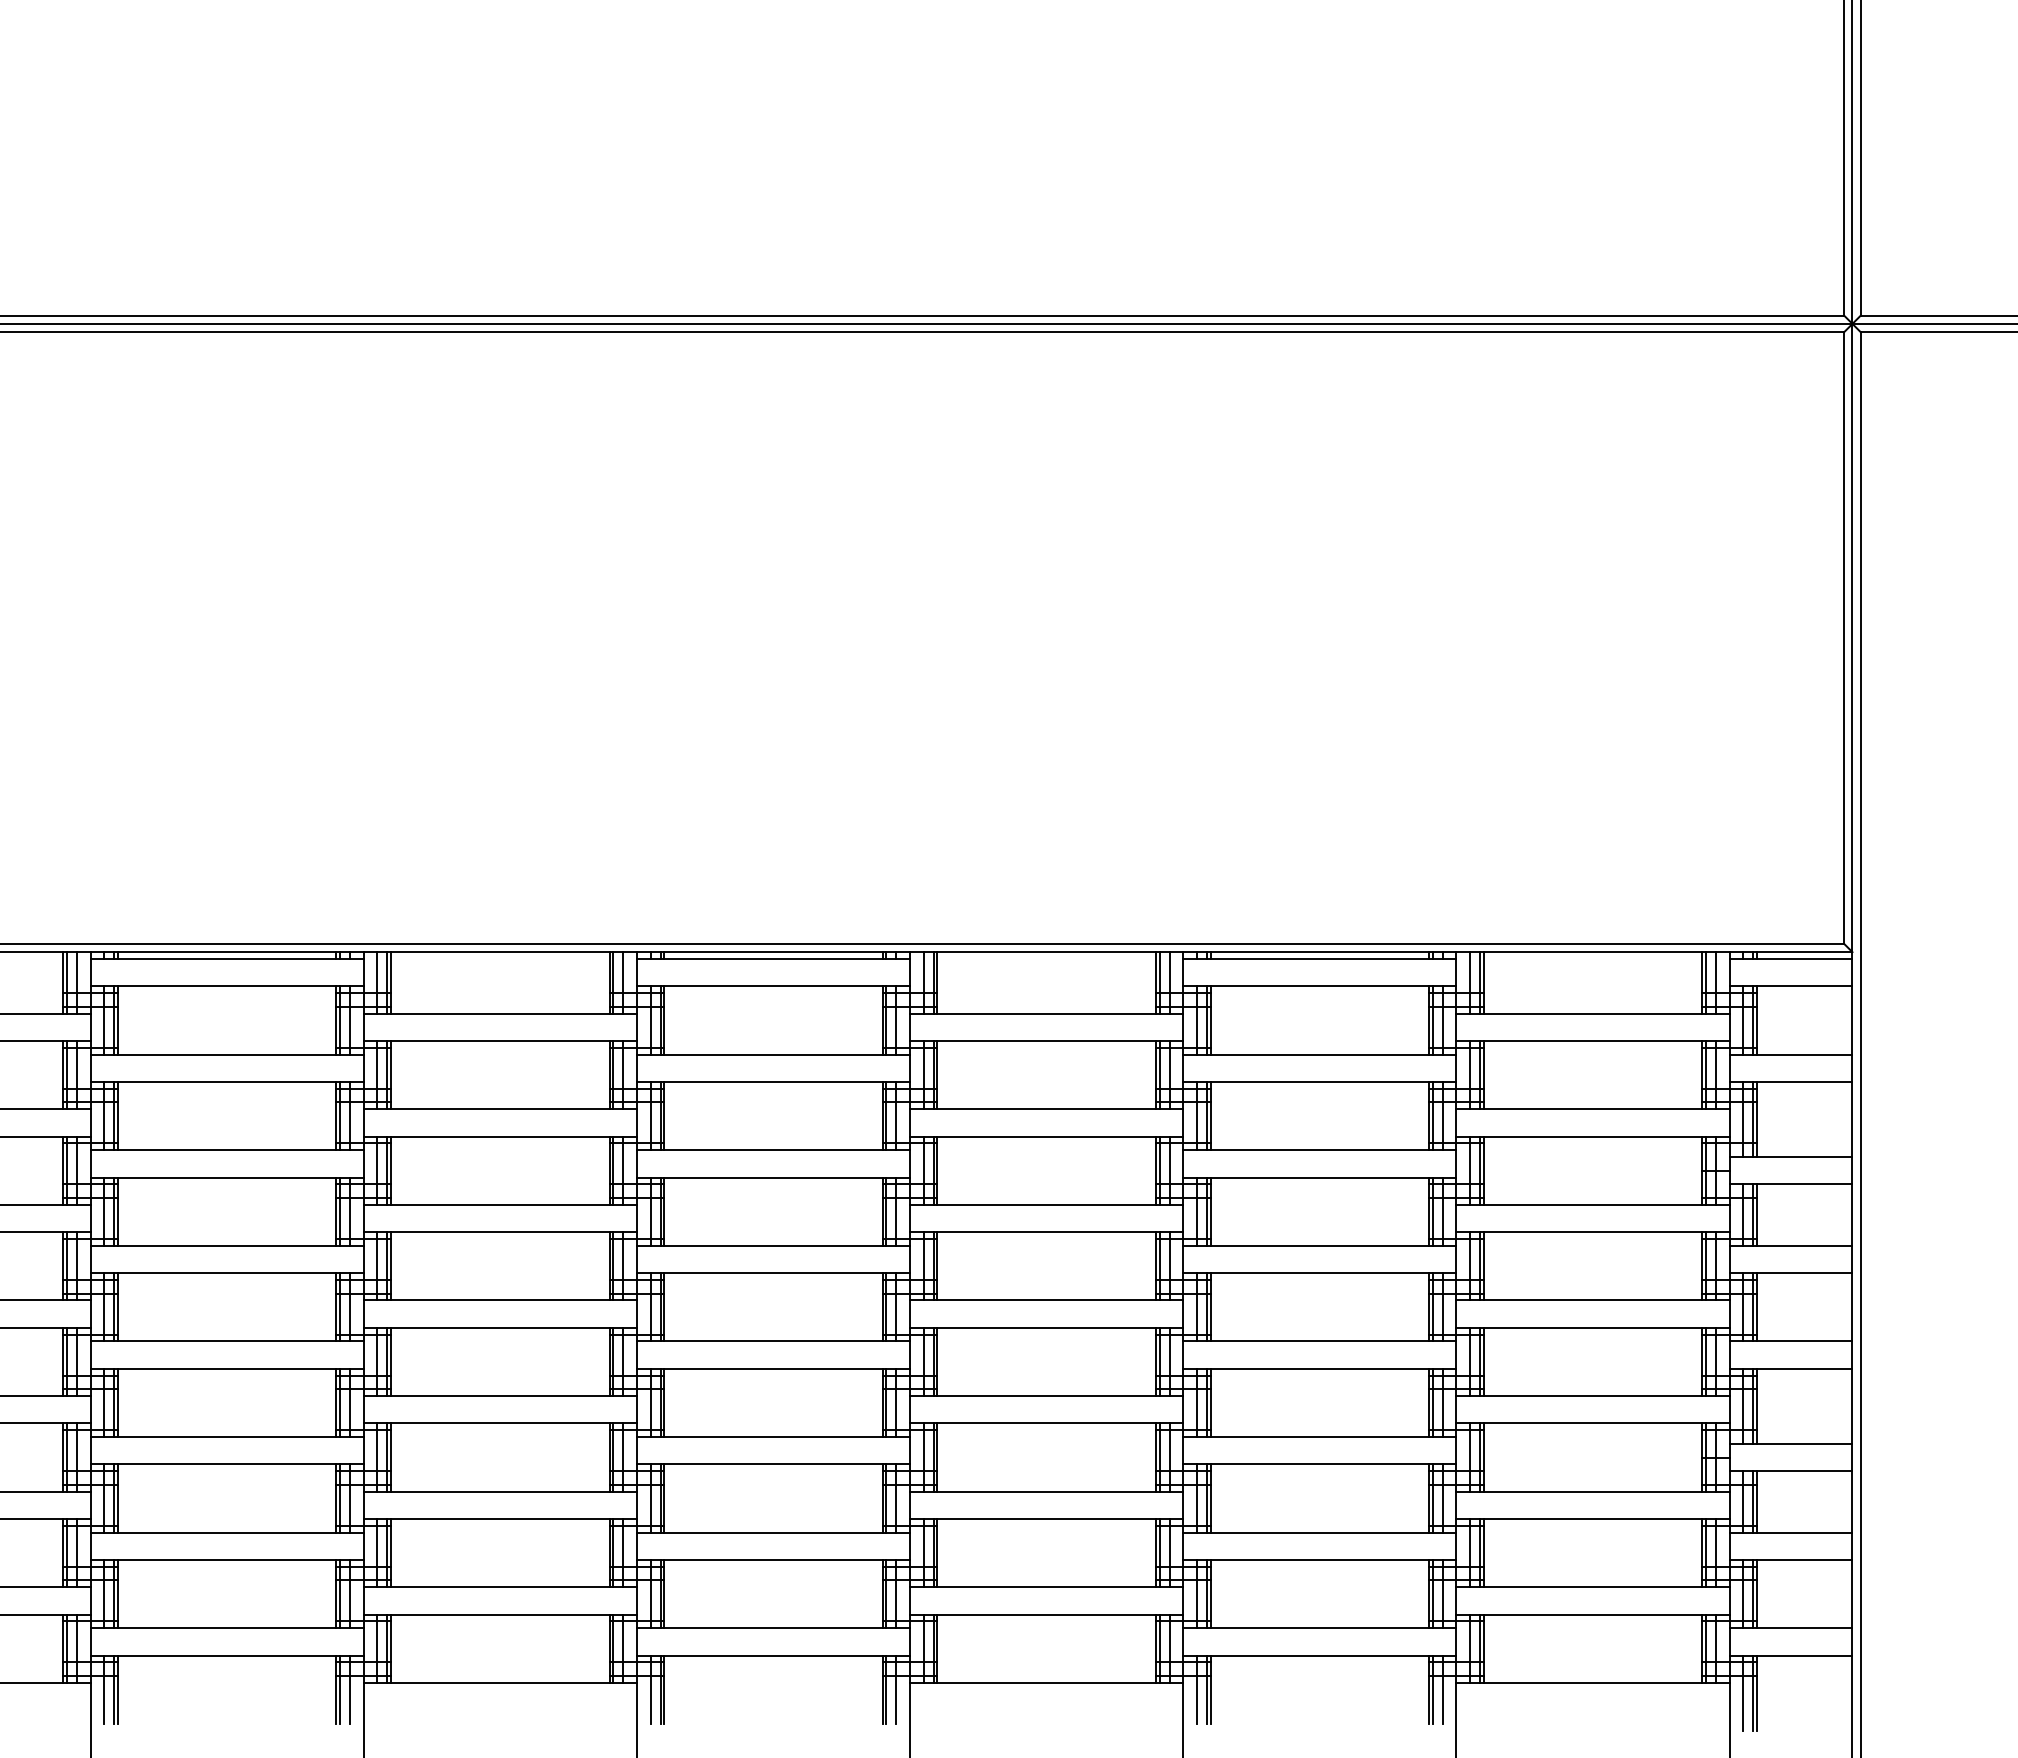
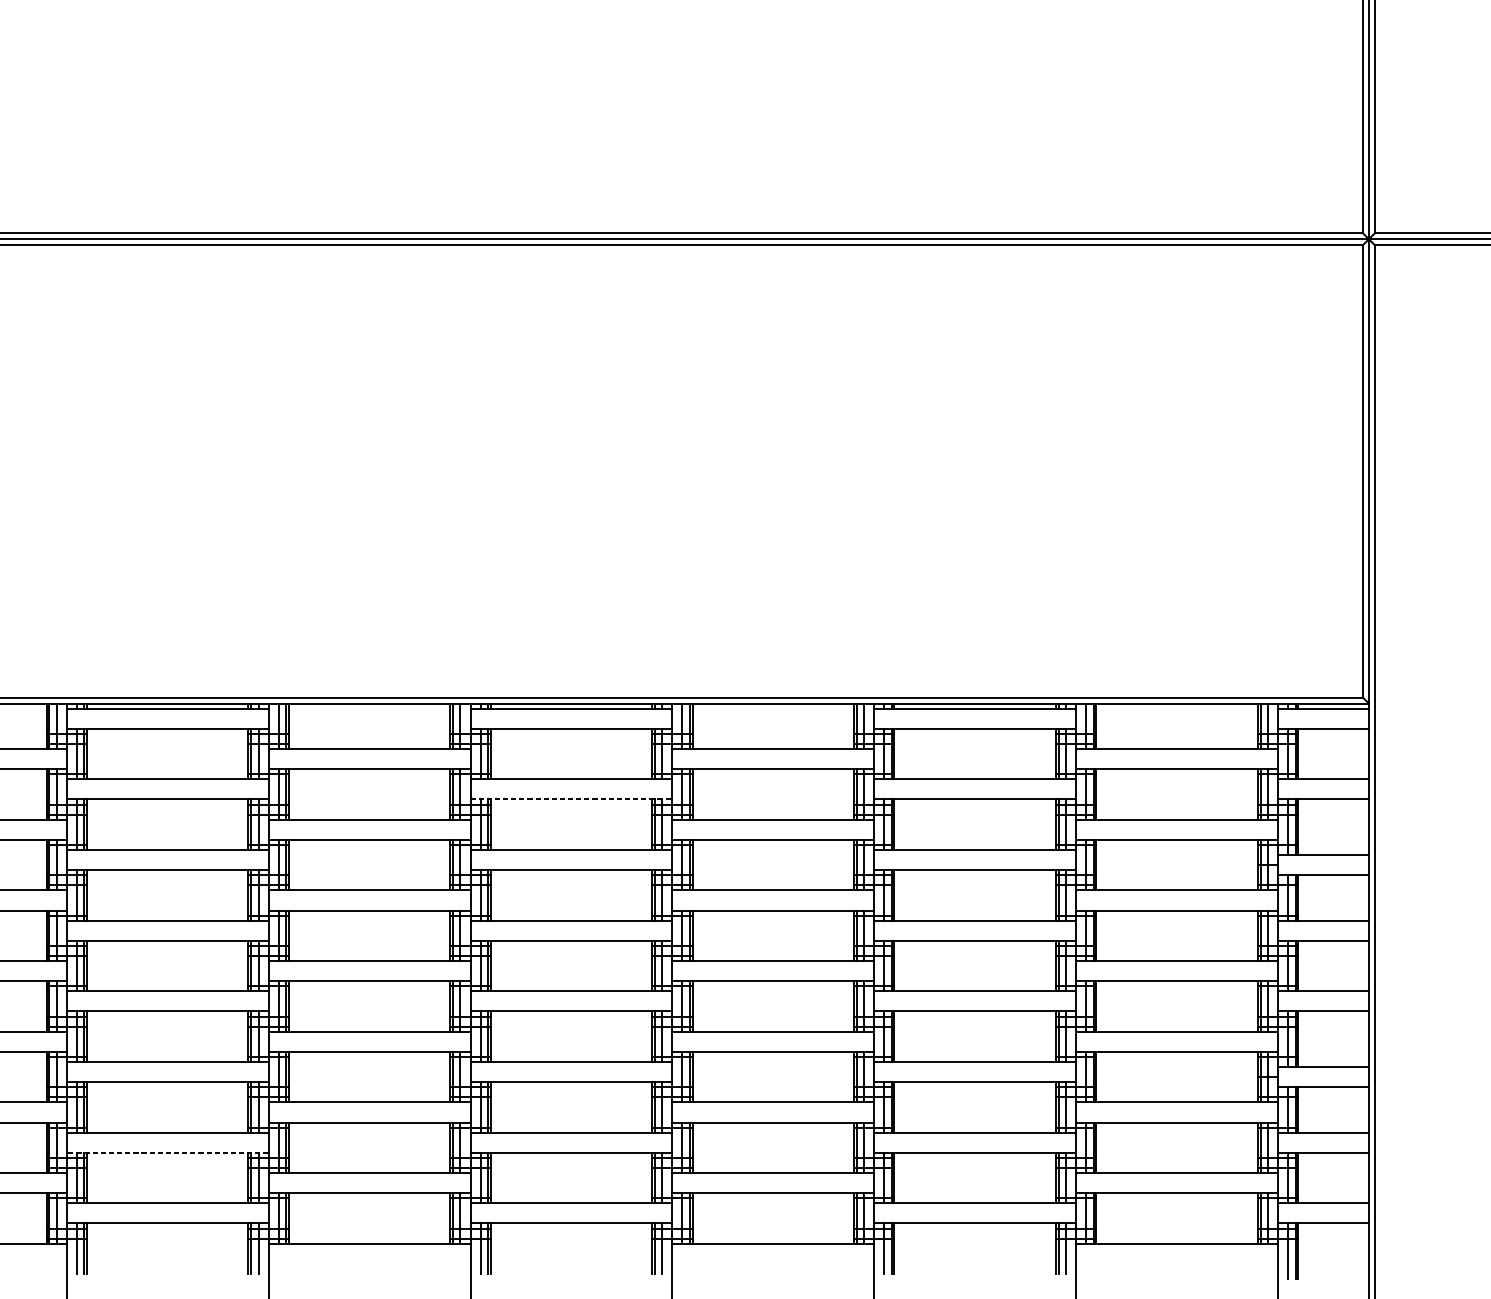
line: (773, 1081) -> (571, 799), solid -> dashed
line: (227, 1559) -> (167, 1152), solid -> dashed

